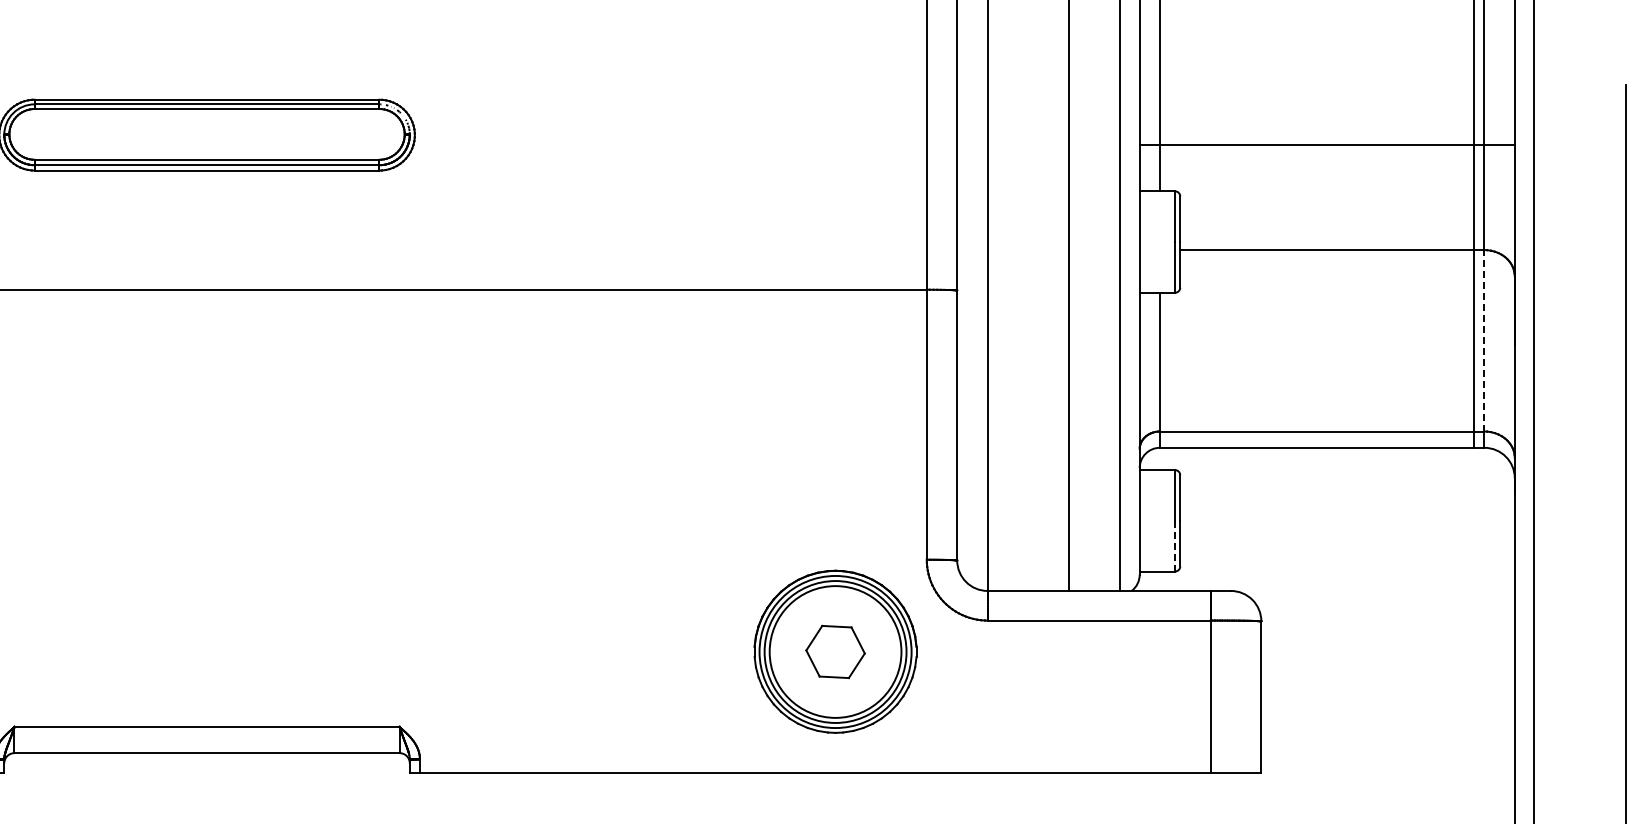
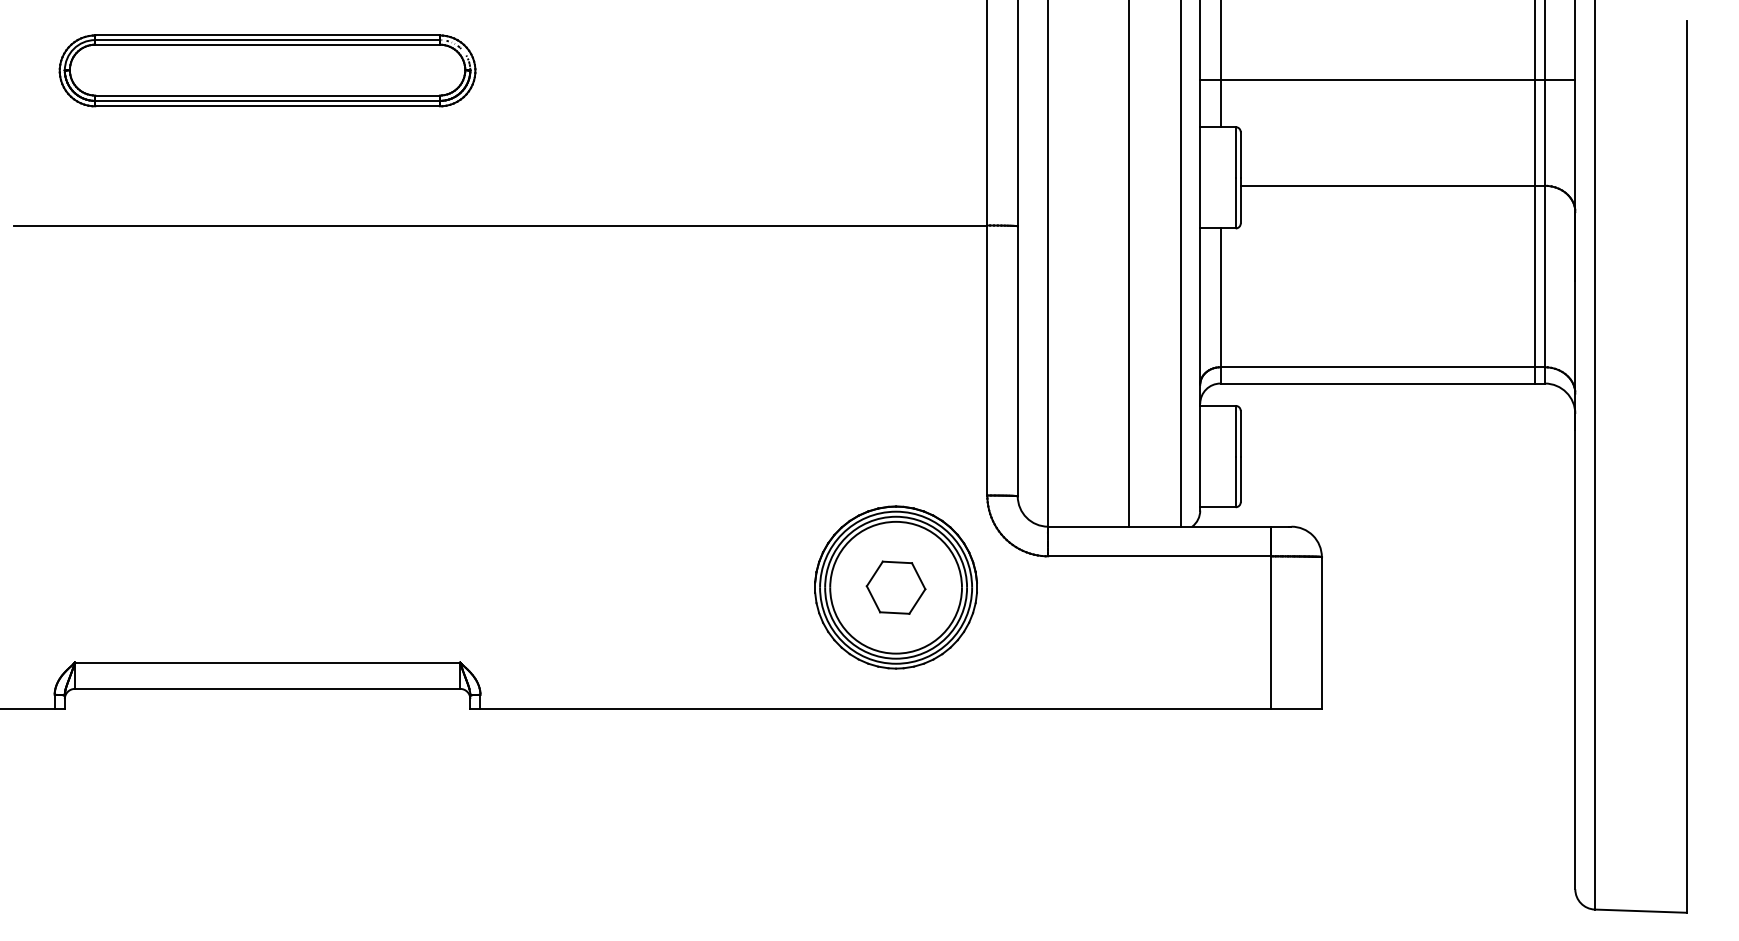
line: (1483, 340) -> (1544, 276), dashed -> solid
line: (1174, 545) -> (1235, 481), dashed -> solid

